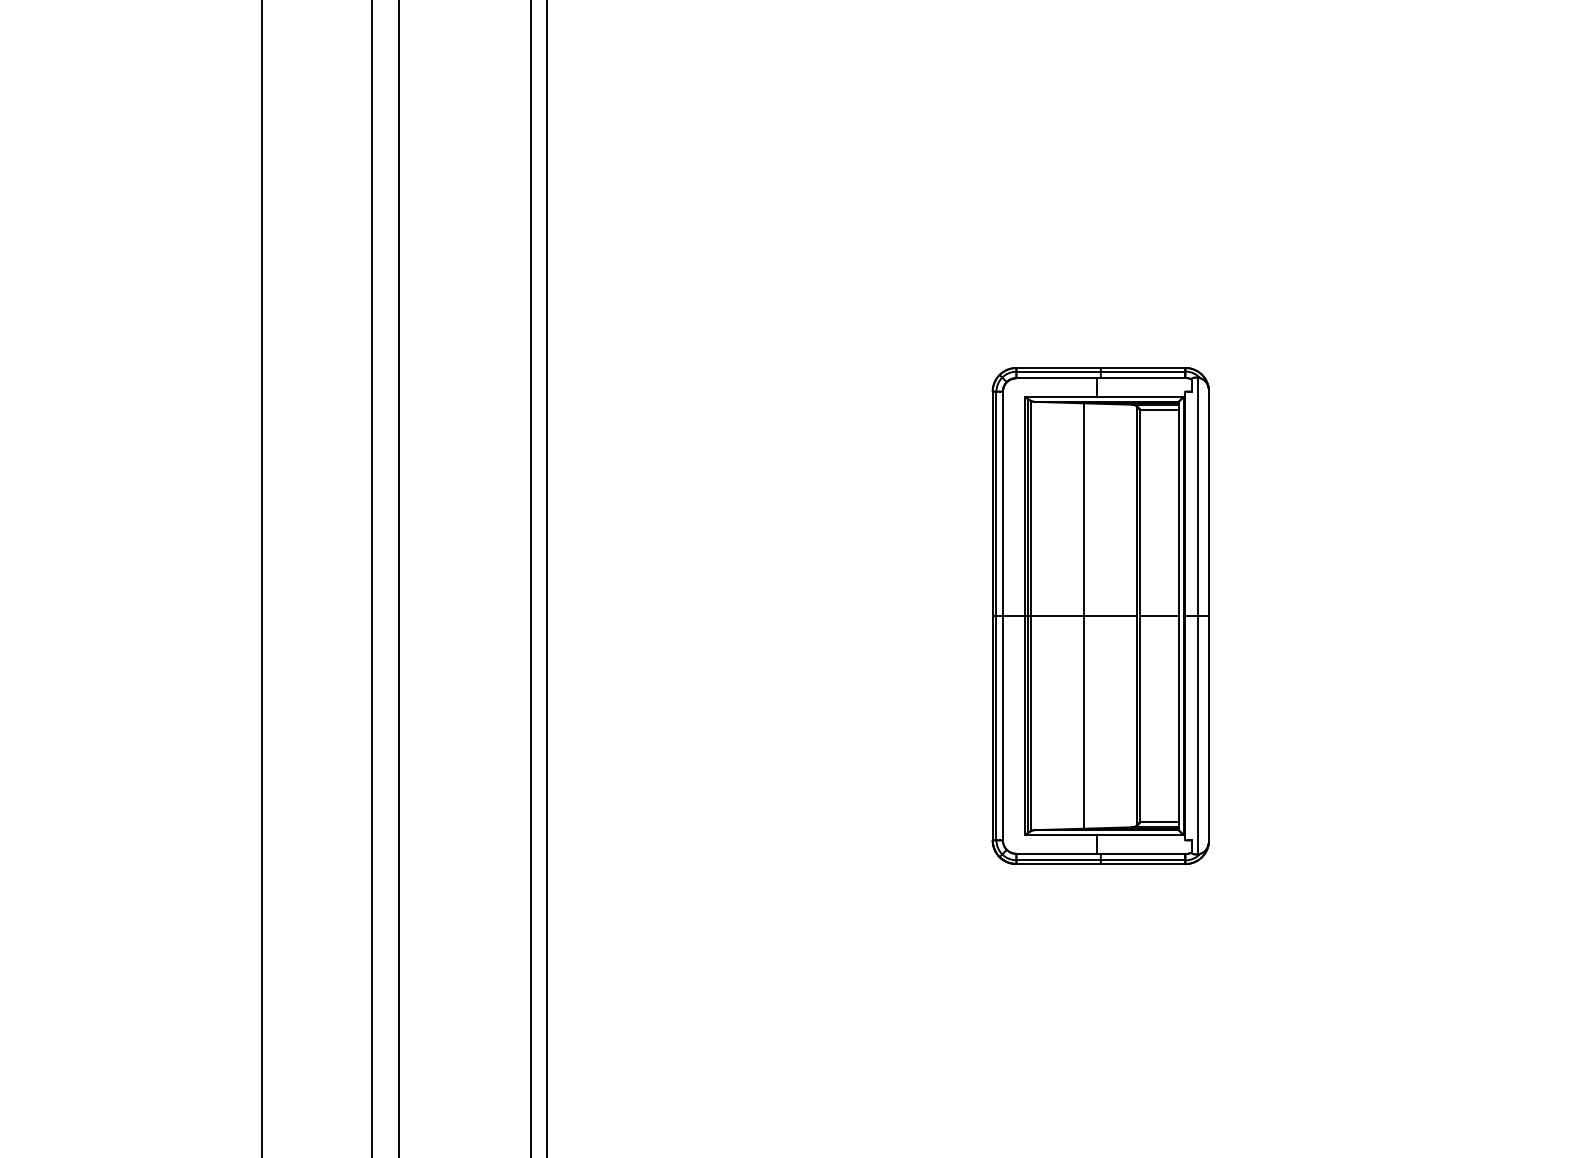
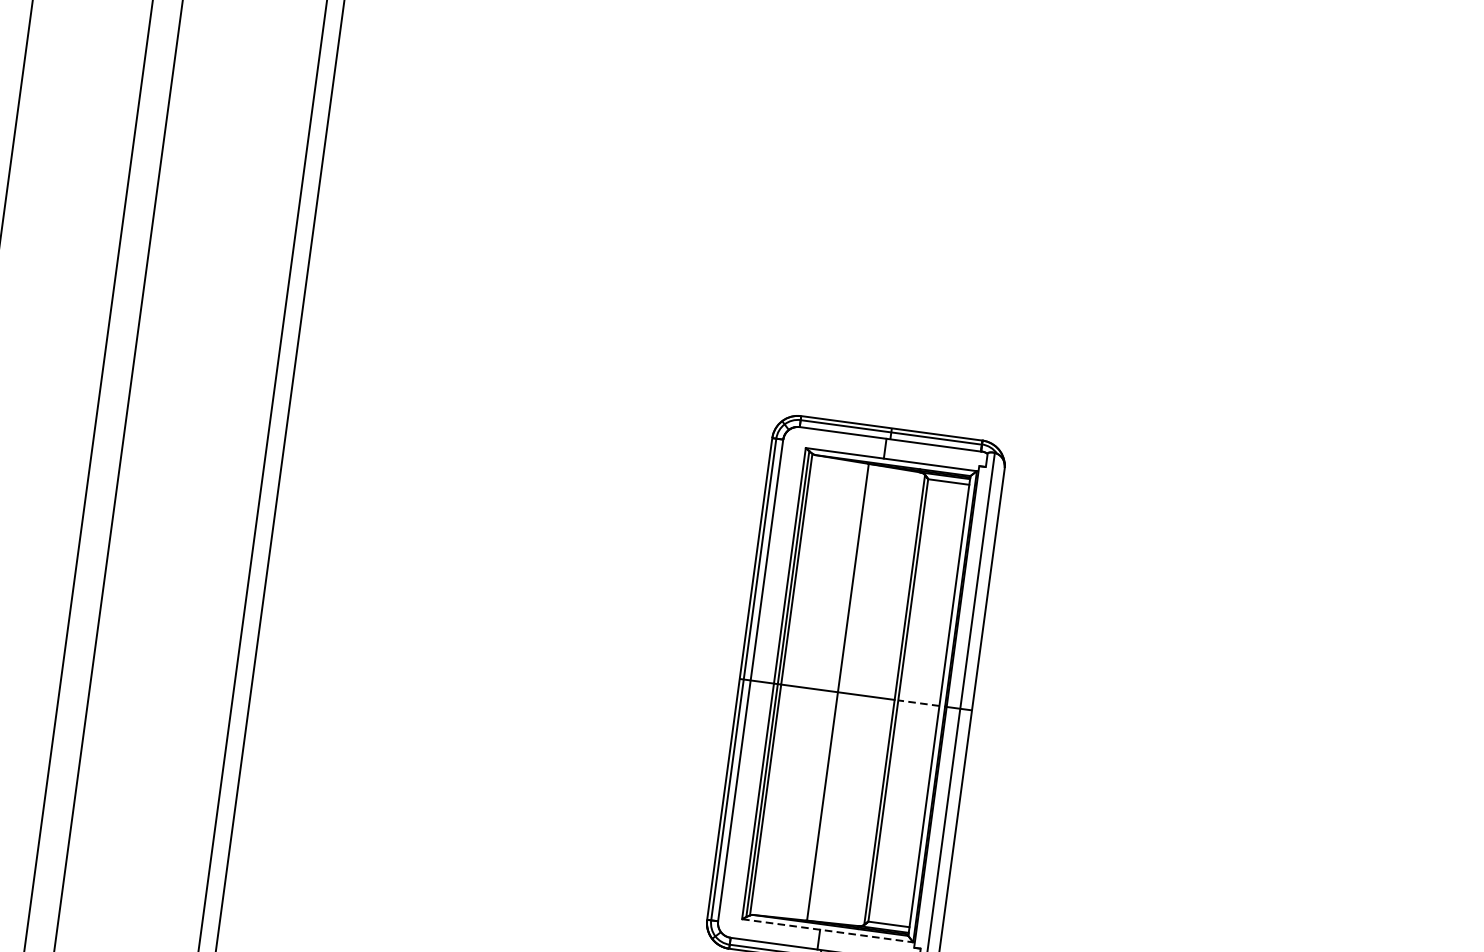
line: (1159, 616) -> (918, 703), solid -> dashed
line: (1104, 835) -> (827, 930), solid -> dashed

